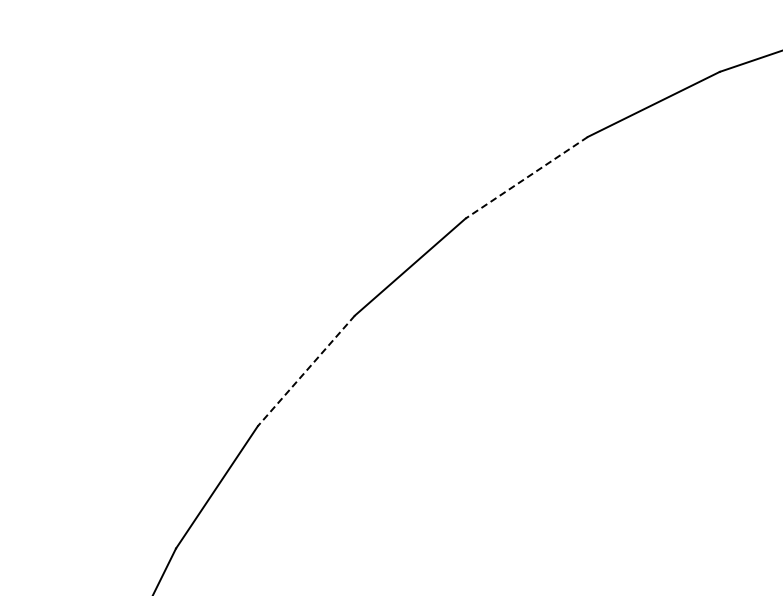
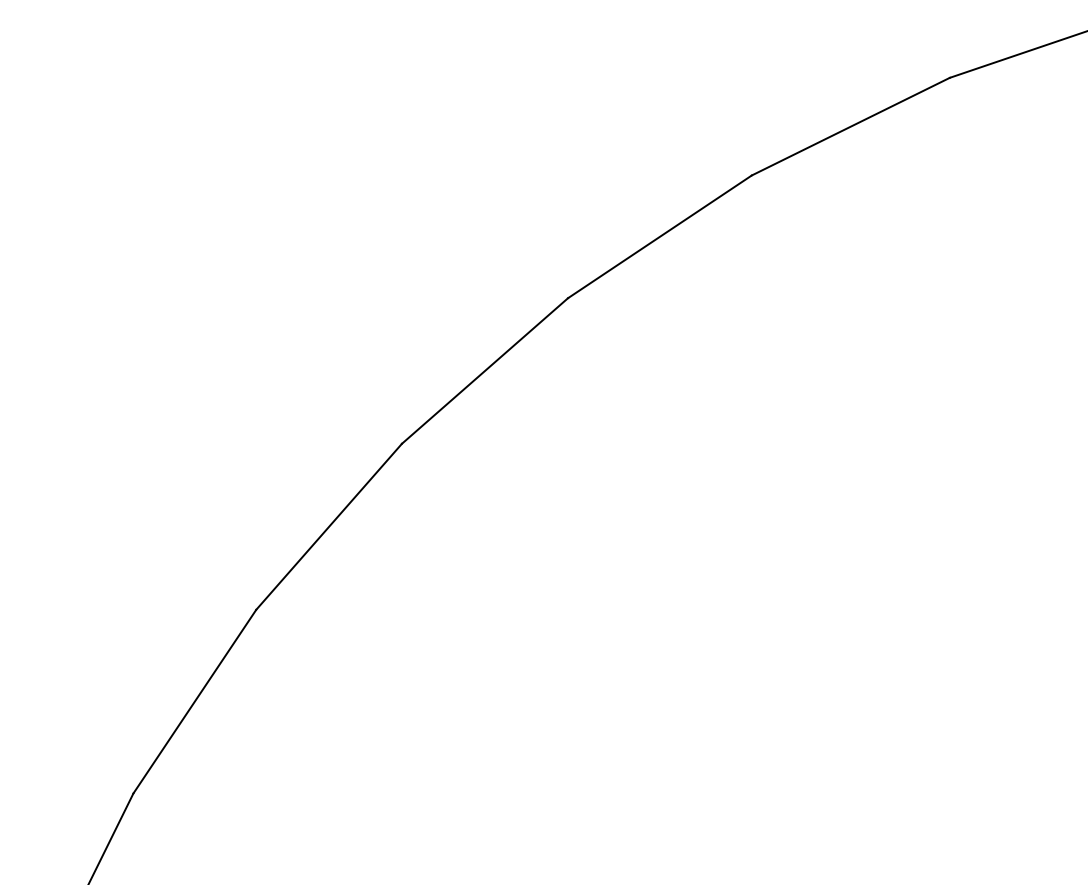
line: (526, 177) -> (659, 236), dashed -> solid
line: (306, 370) -> (329, 526), dashed -> solid

